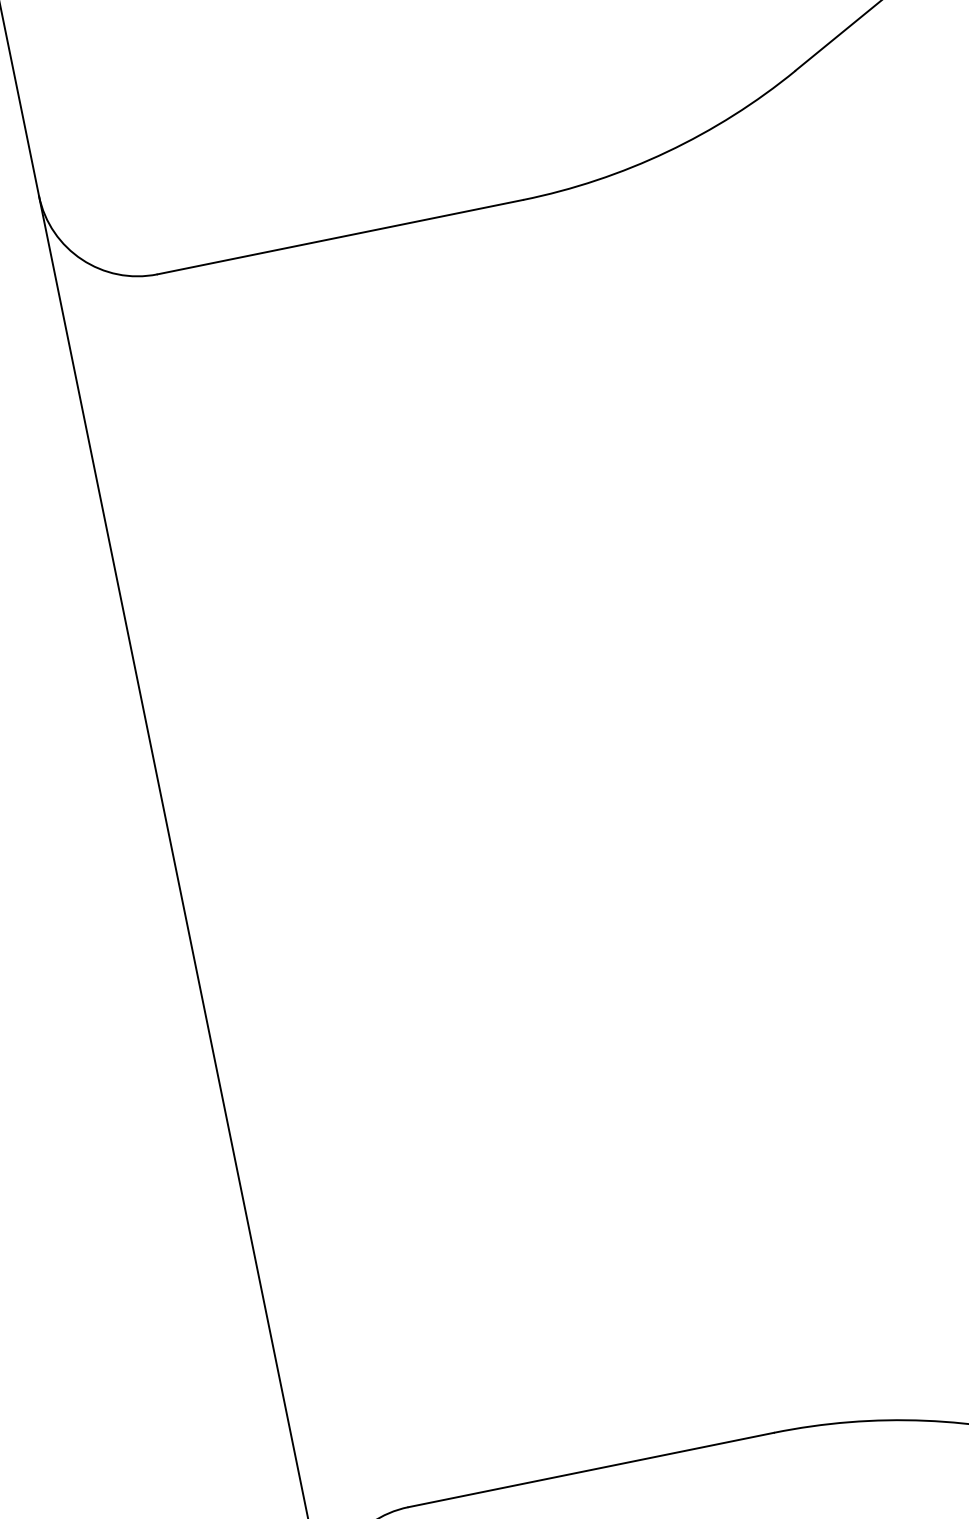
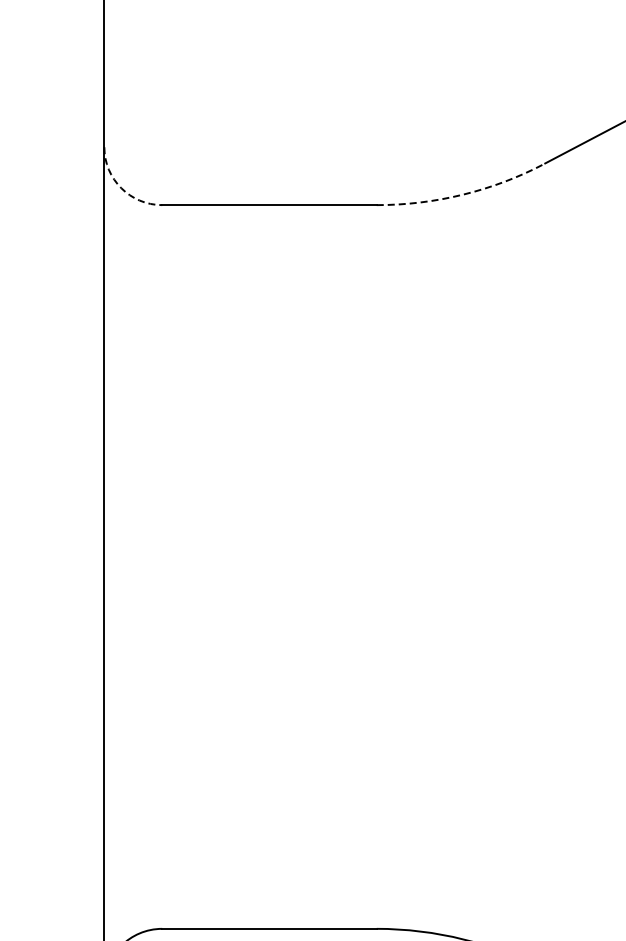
arc: (667, 151) -> (463, 194), solid -> dashed
arc: (82, 260) -> (121, 188), solid -> dashed

